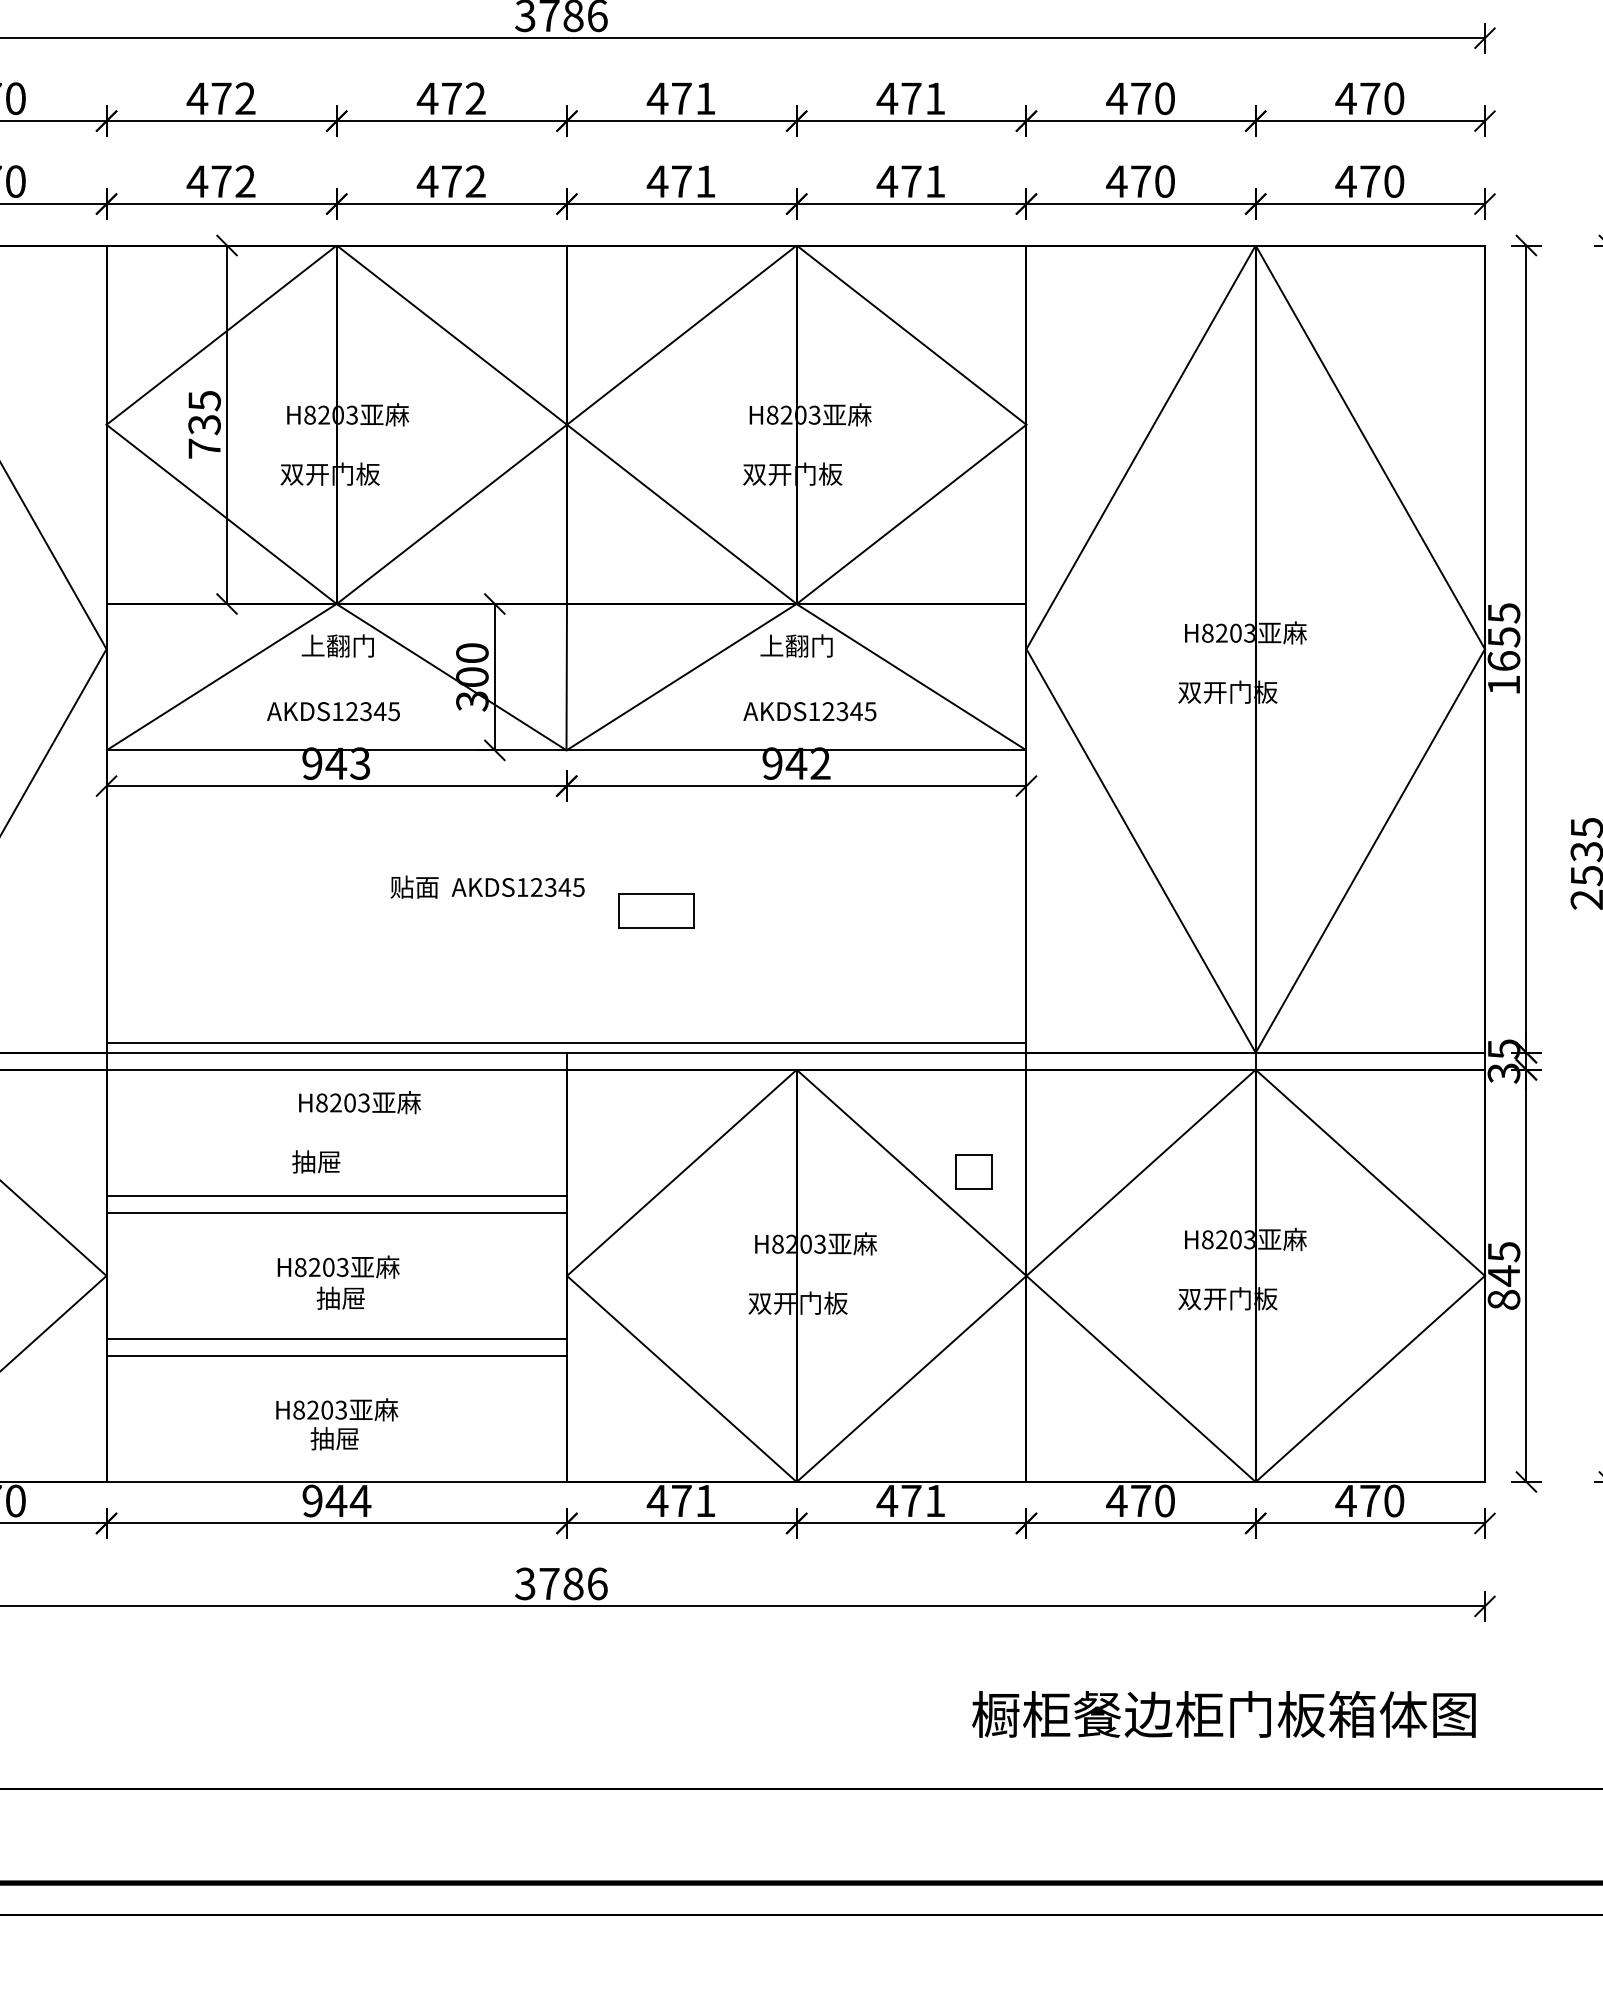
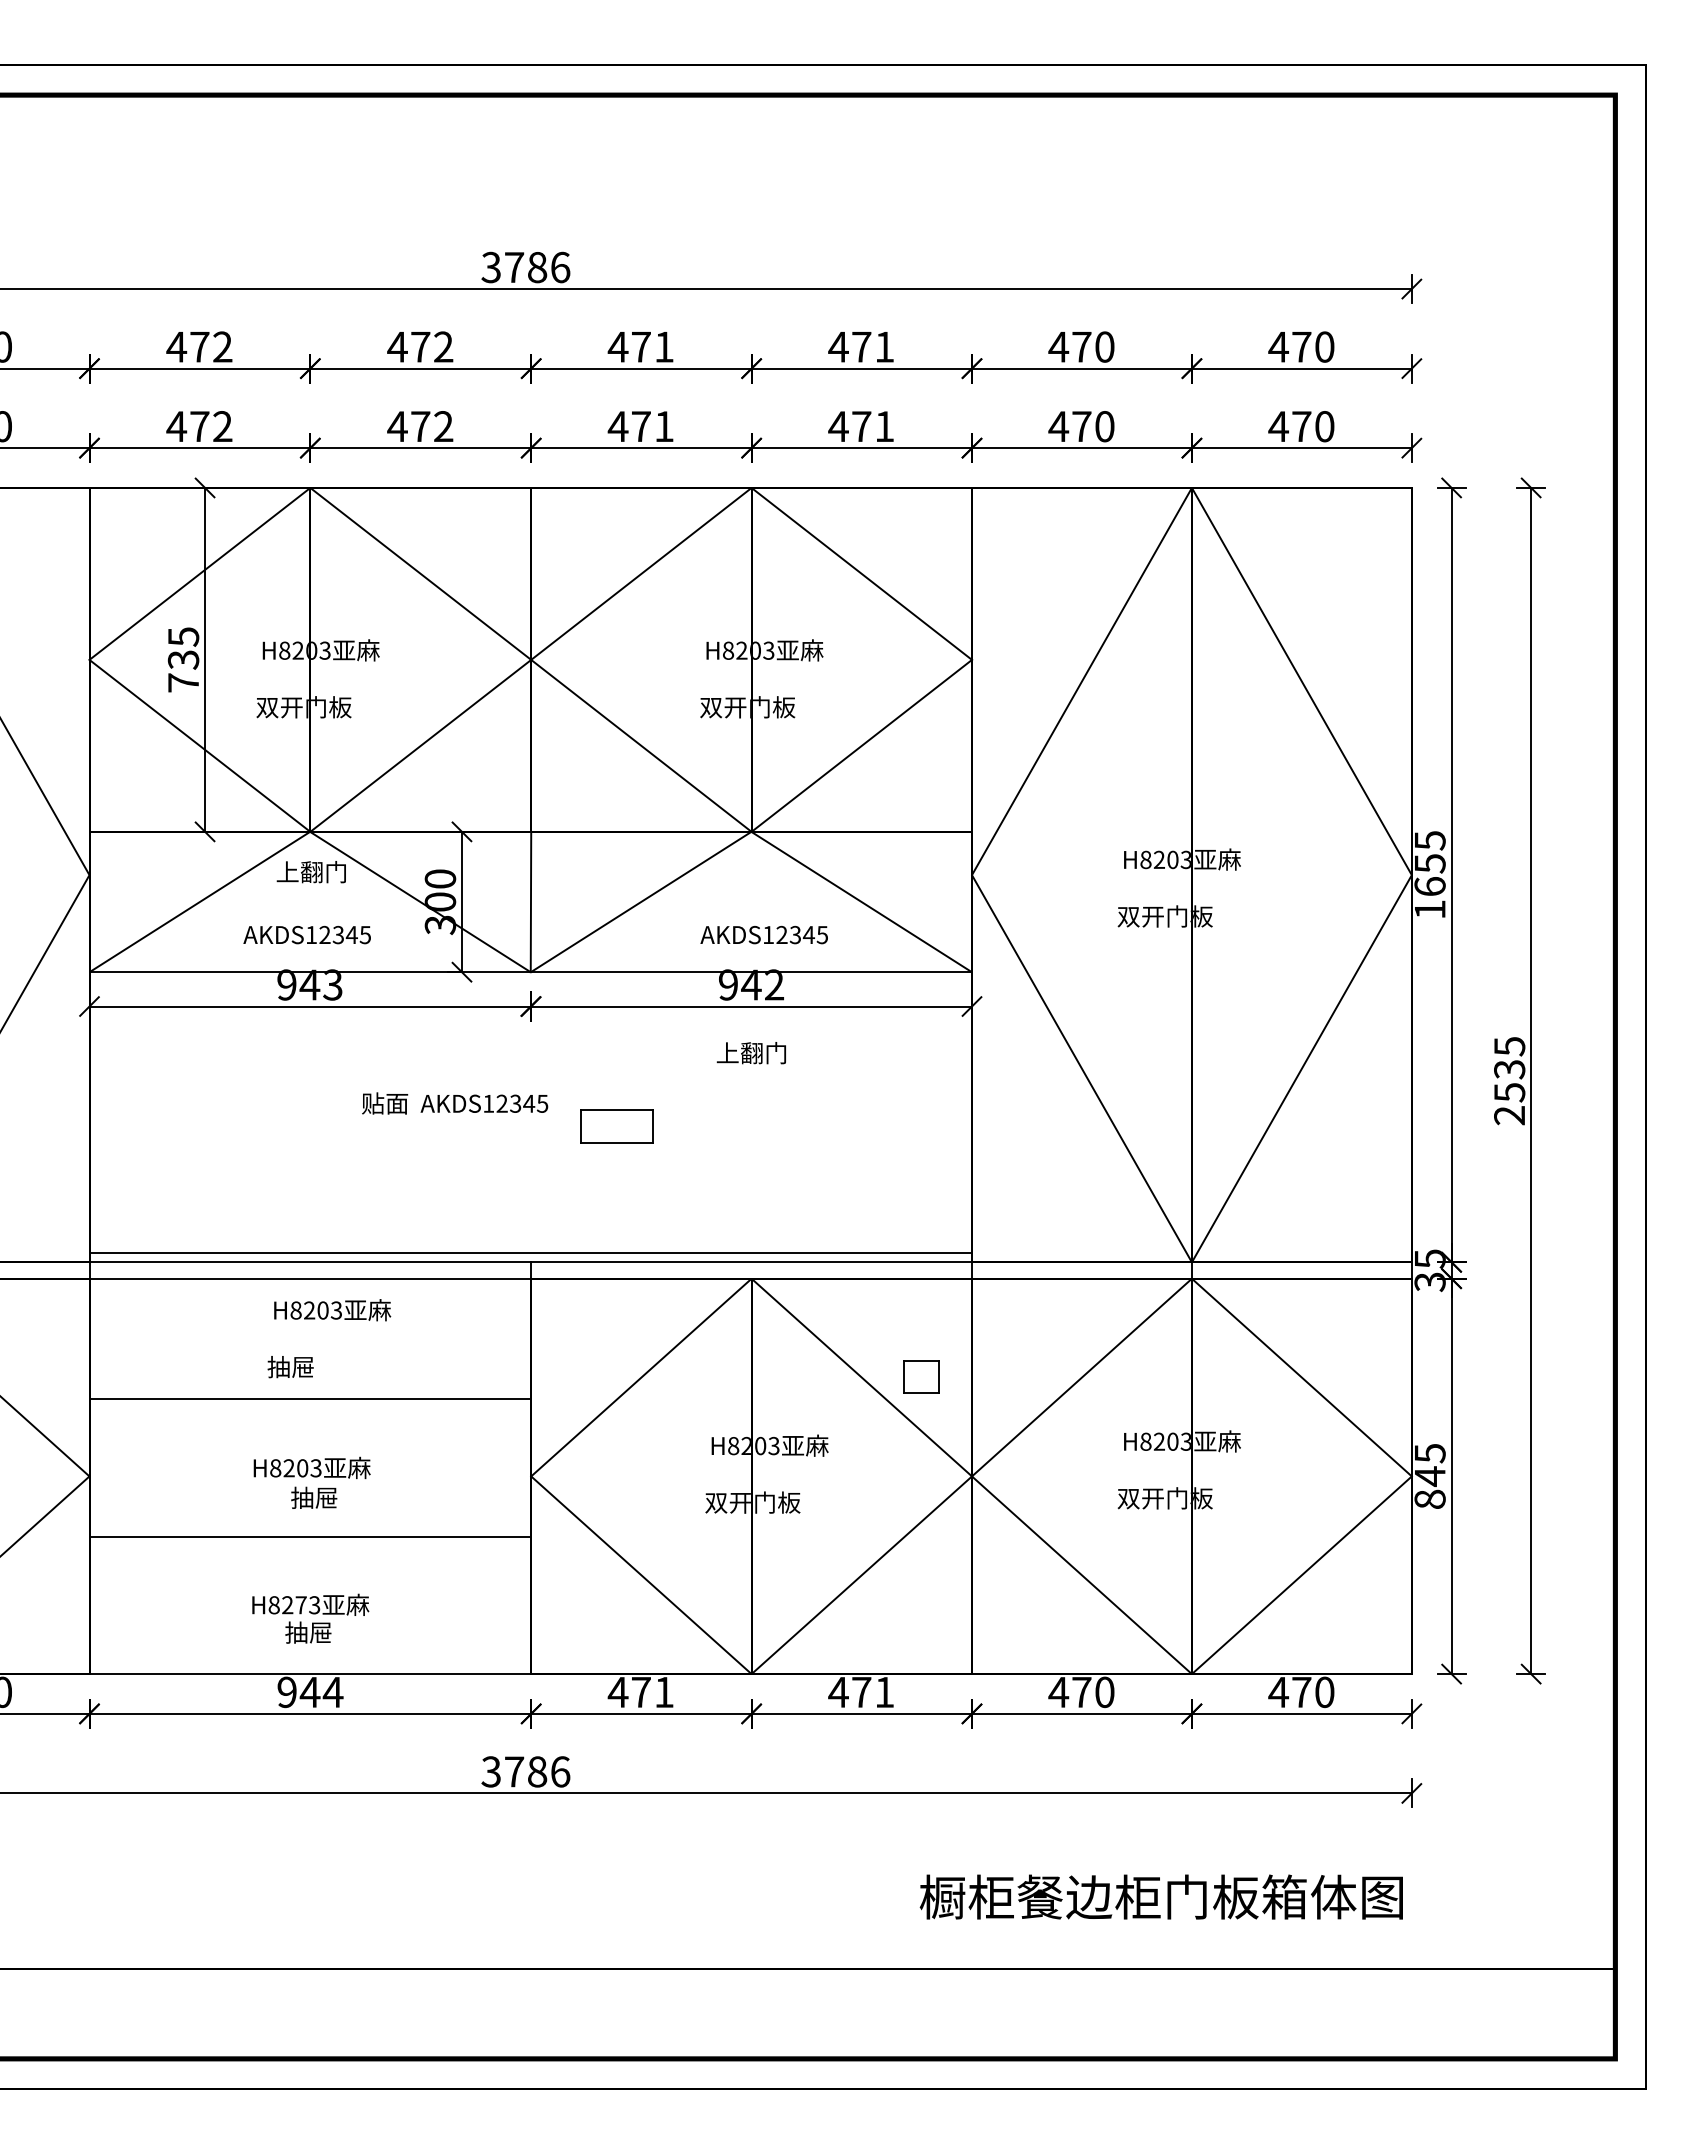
text: (795, 646) -> (750, 1053), moved
line: (336, 1213) -> (310, 1416), removed
line: (336, 1356) -> (310, 1553), removed
text: (326, 1410) -> (300, 1605), H8203 -> H8273

